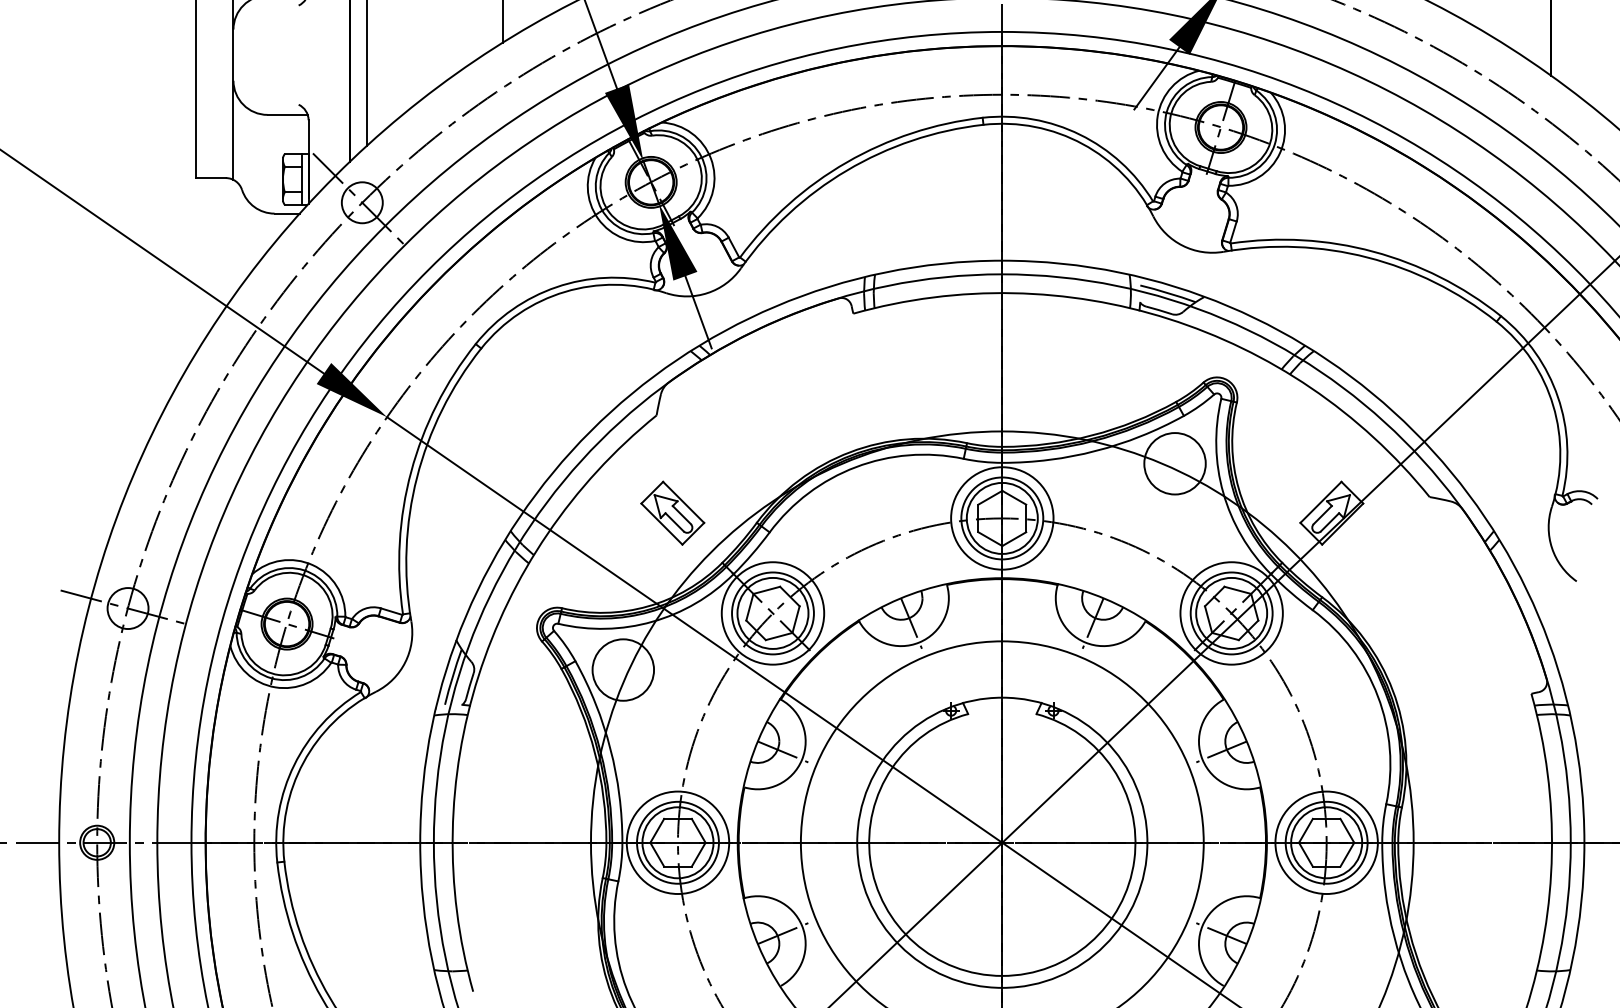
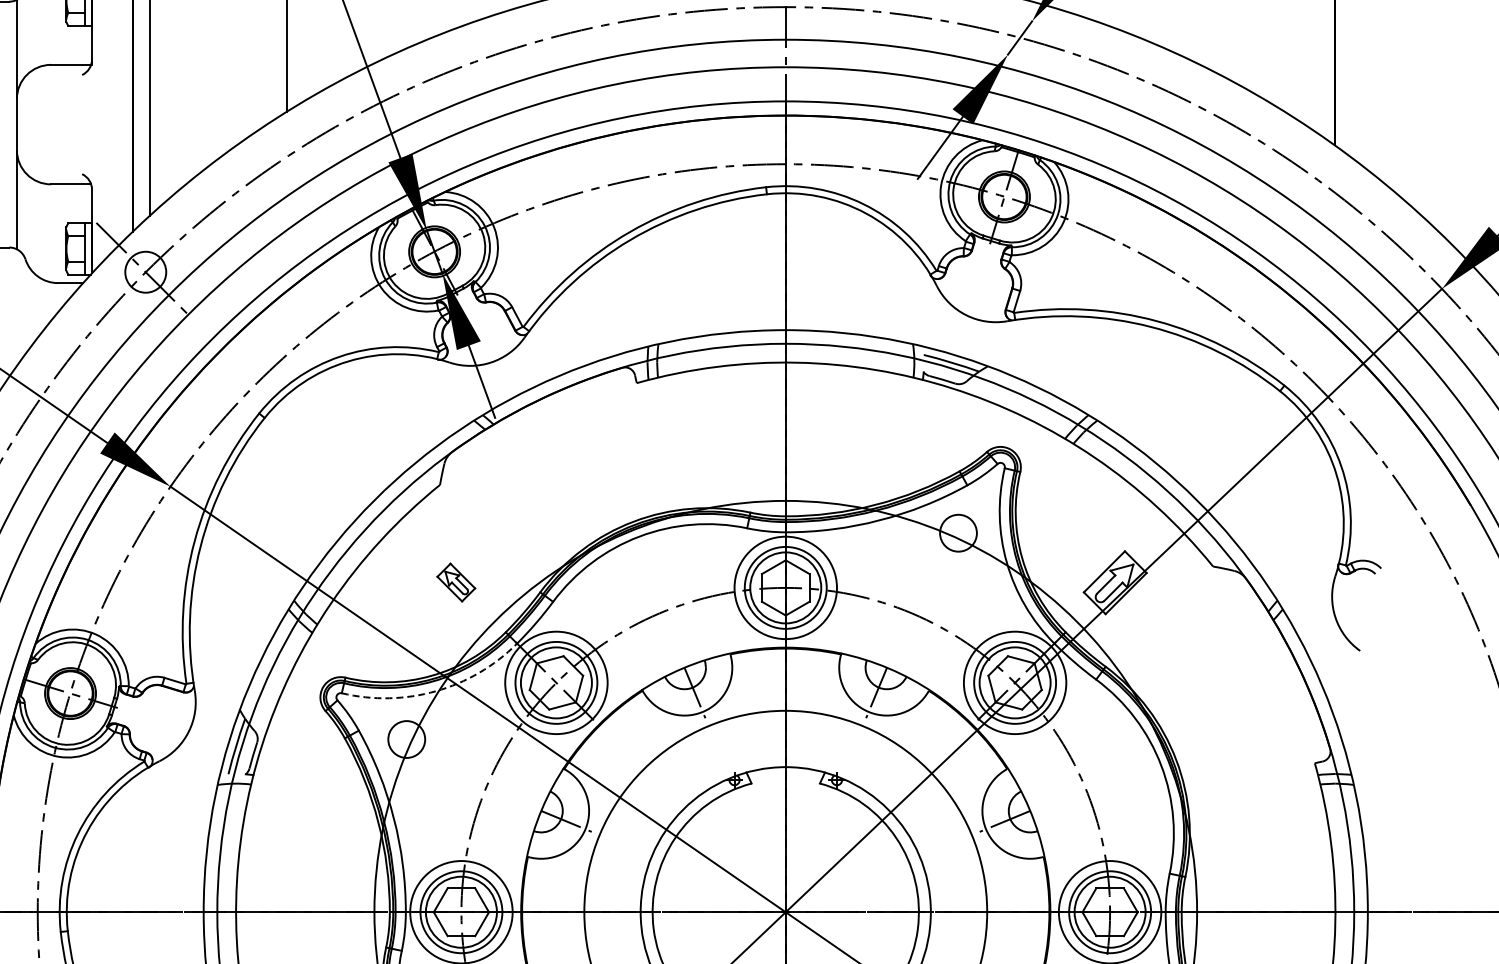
circle: (1174, 463) -> (957, 532), size x0.6
part: (672, 512) -> (455, 581), size x0.6
arc: (652, 621) -> (435, 690), solid -> dashed
circle: (623, 669) -> (406, 738), size x0.6

